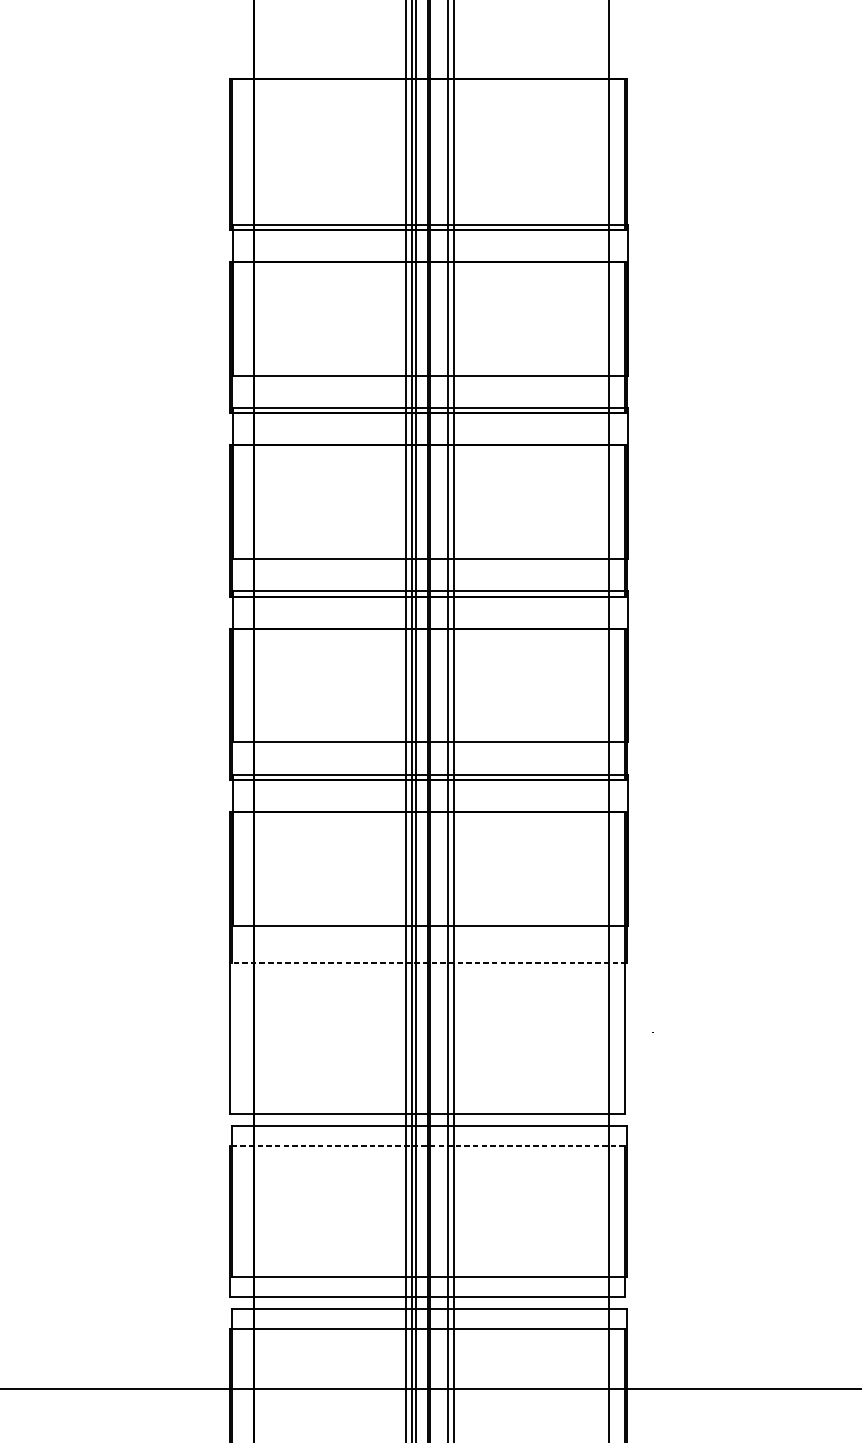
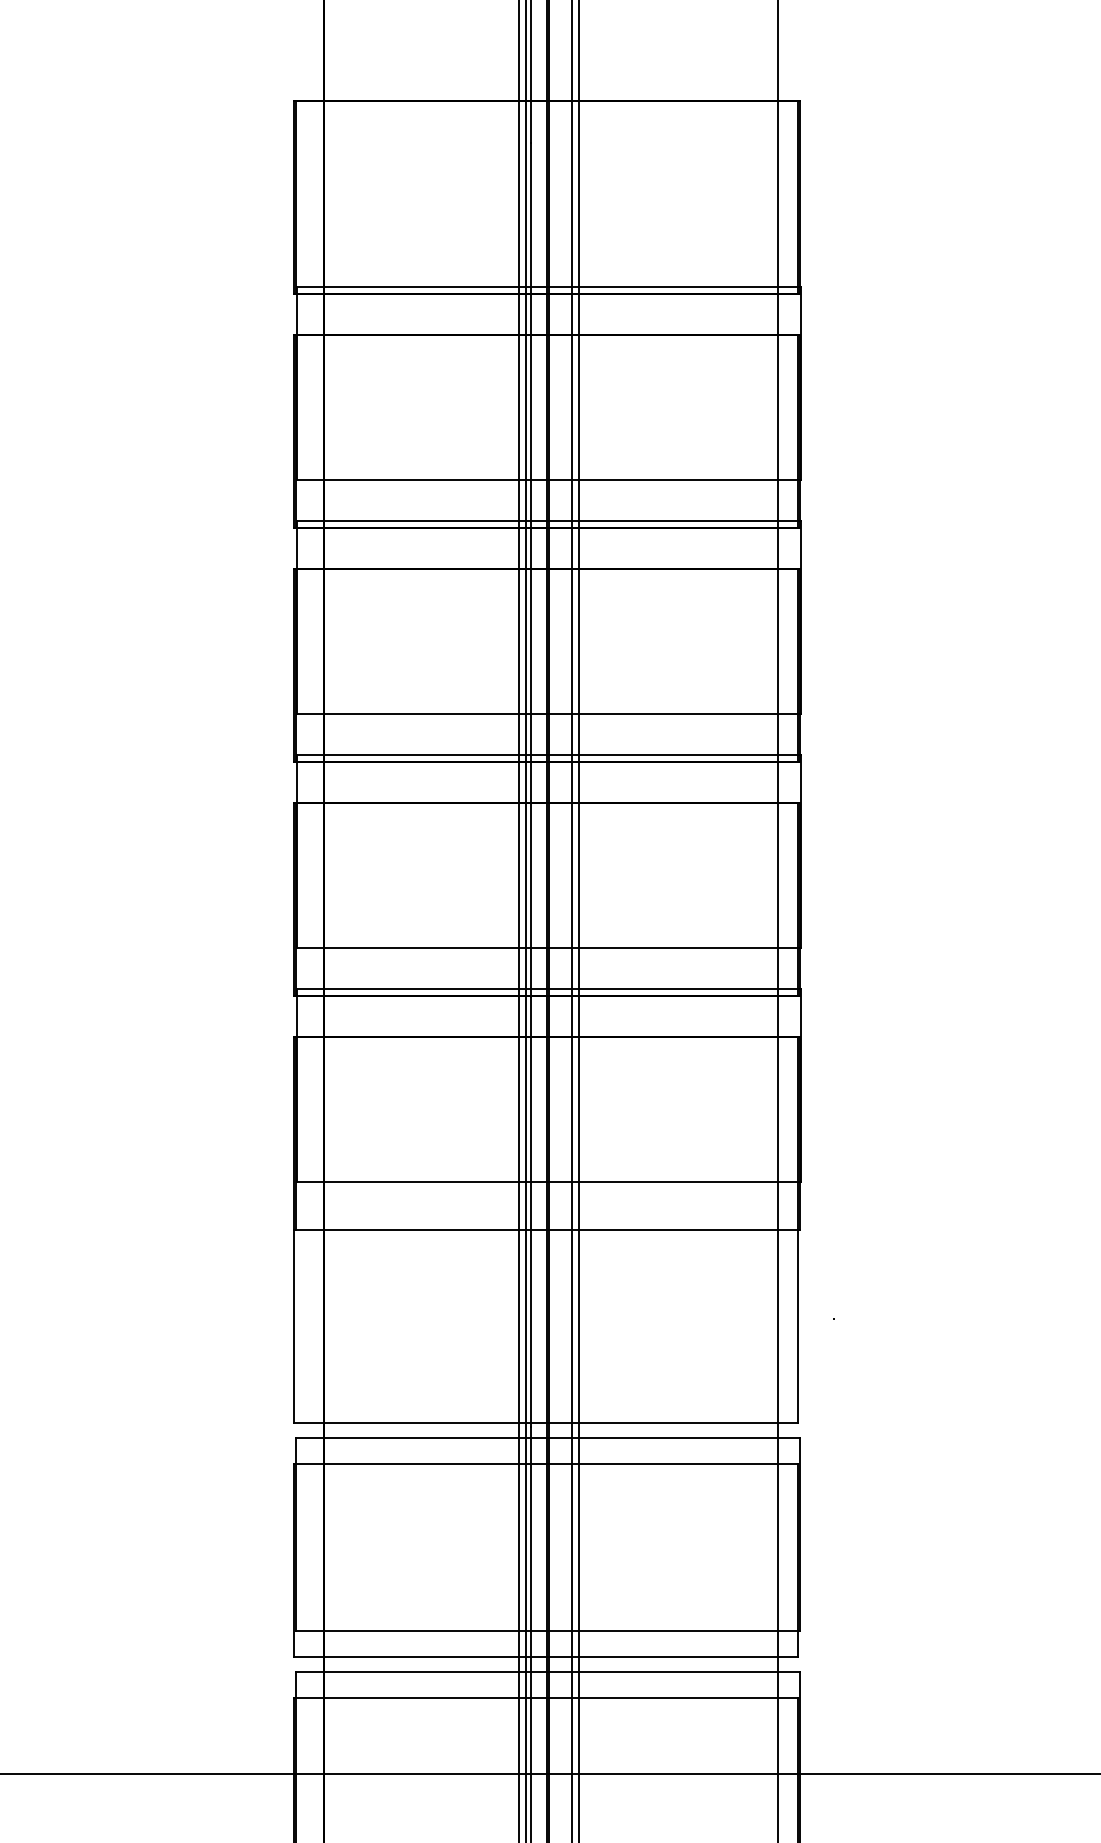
line: (429, 962) -> (548, 1229), dashed -> solid
line: (427, 1145) -> (545, 1463), dashed -> solid

